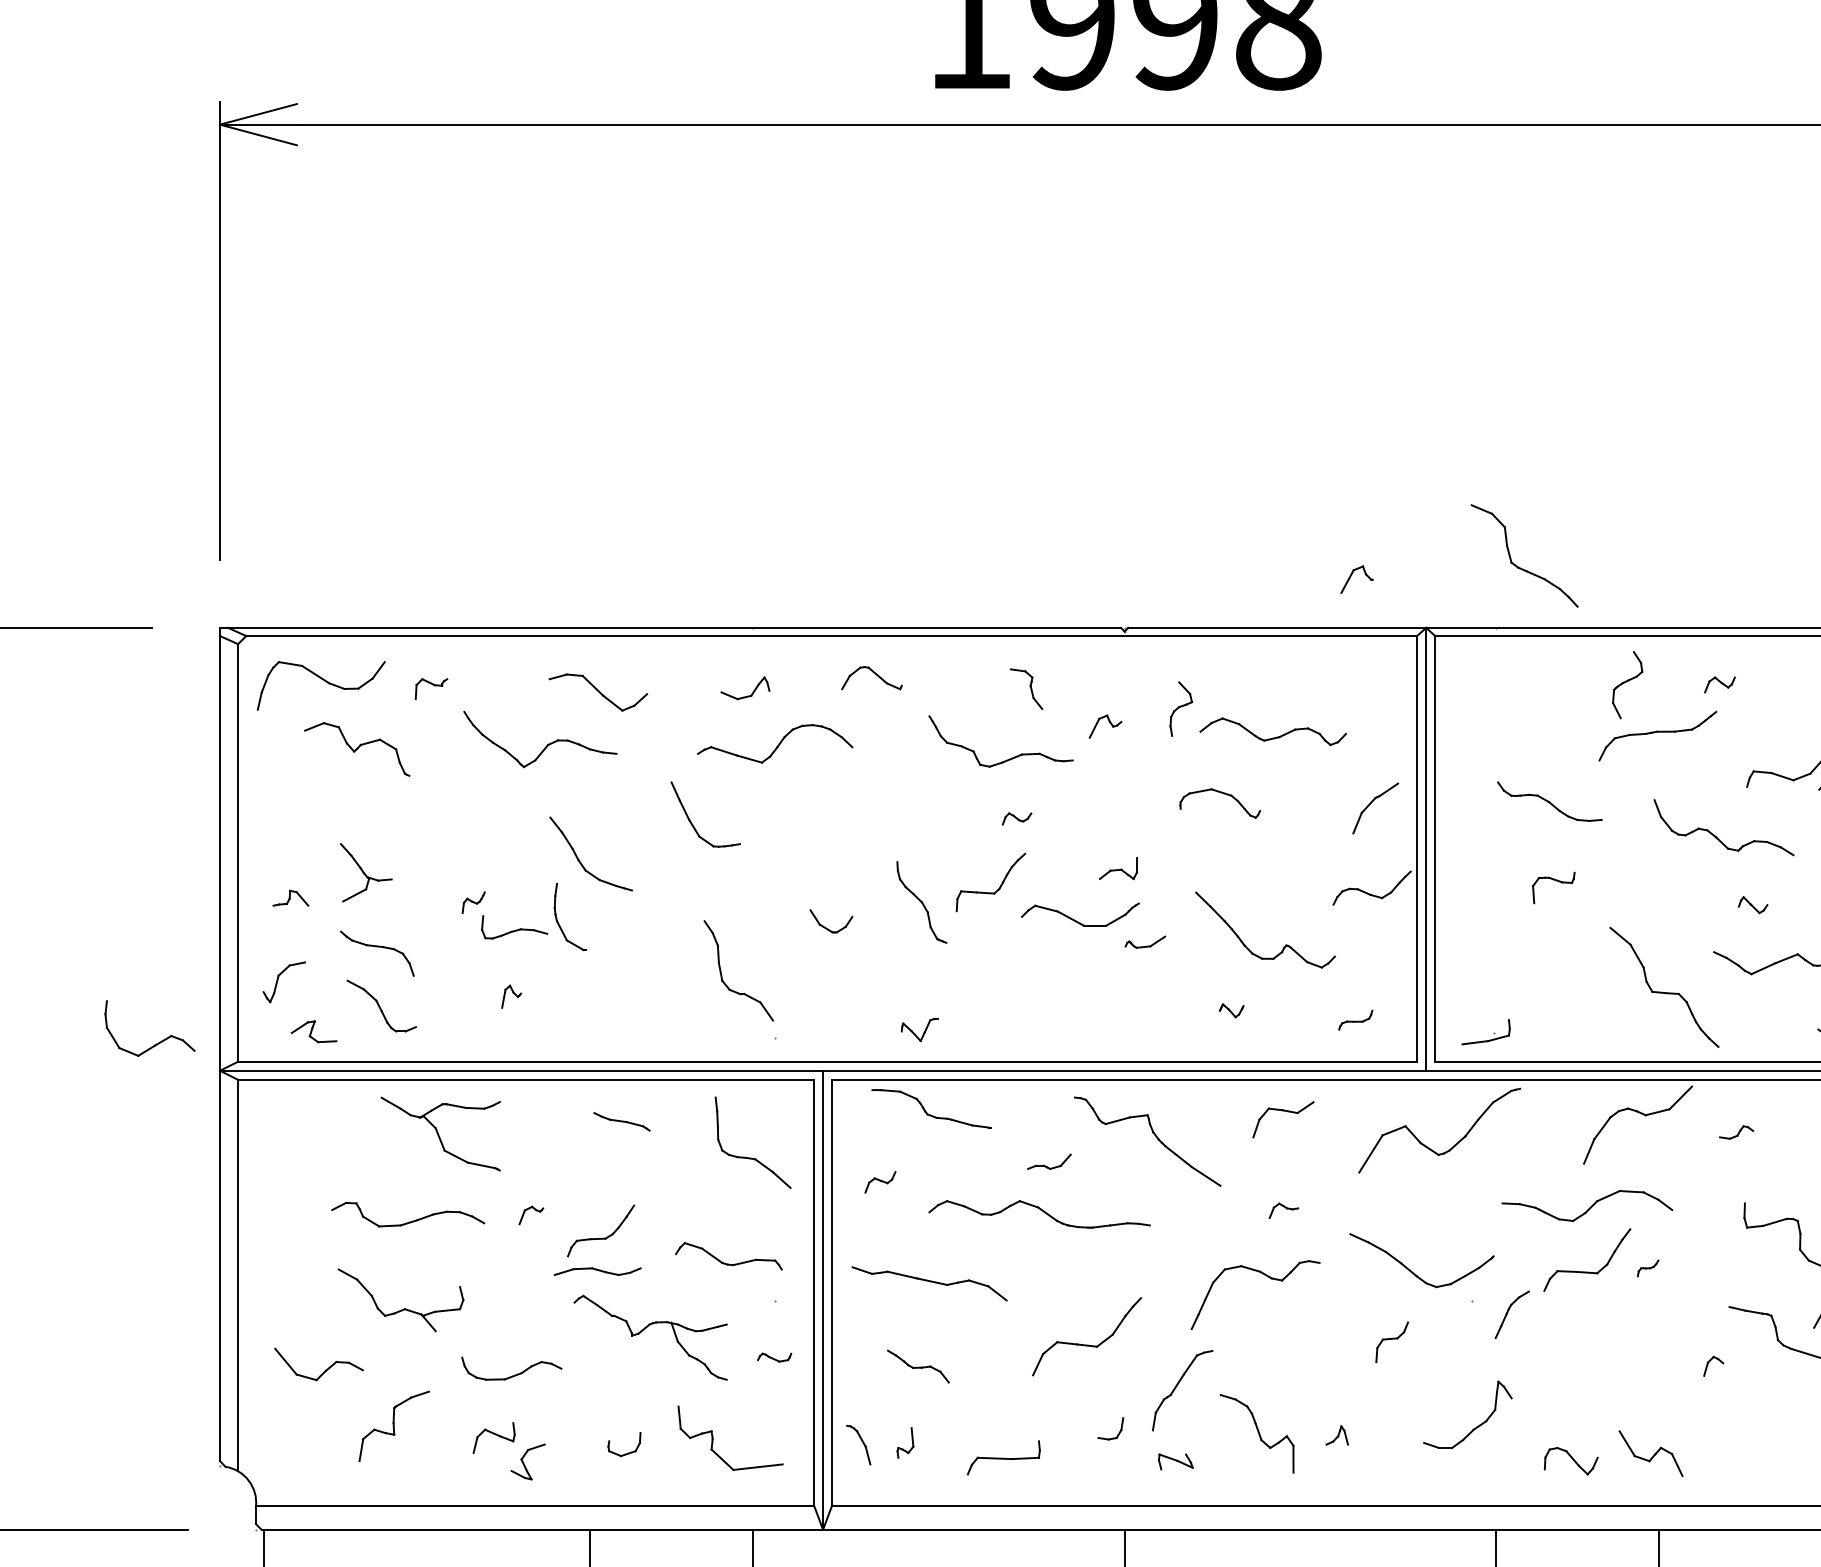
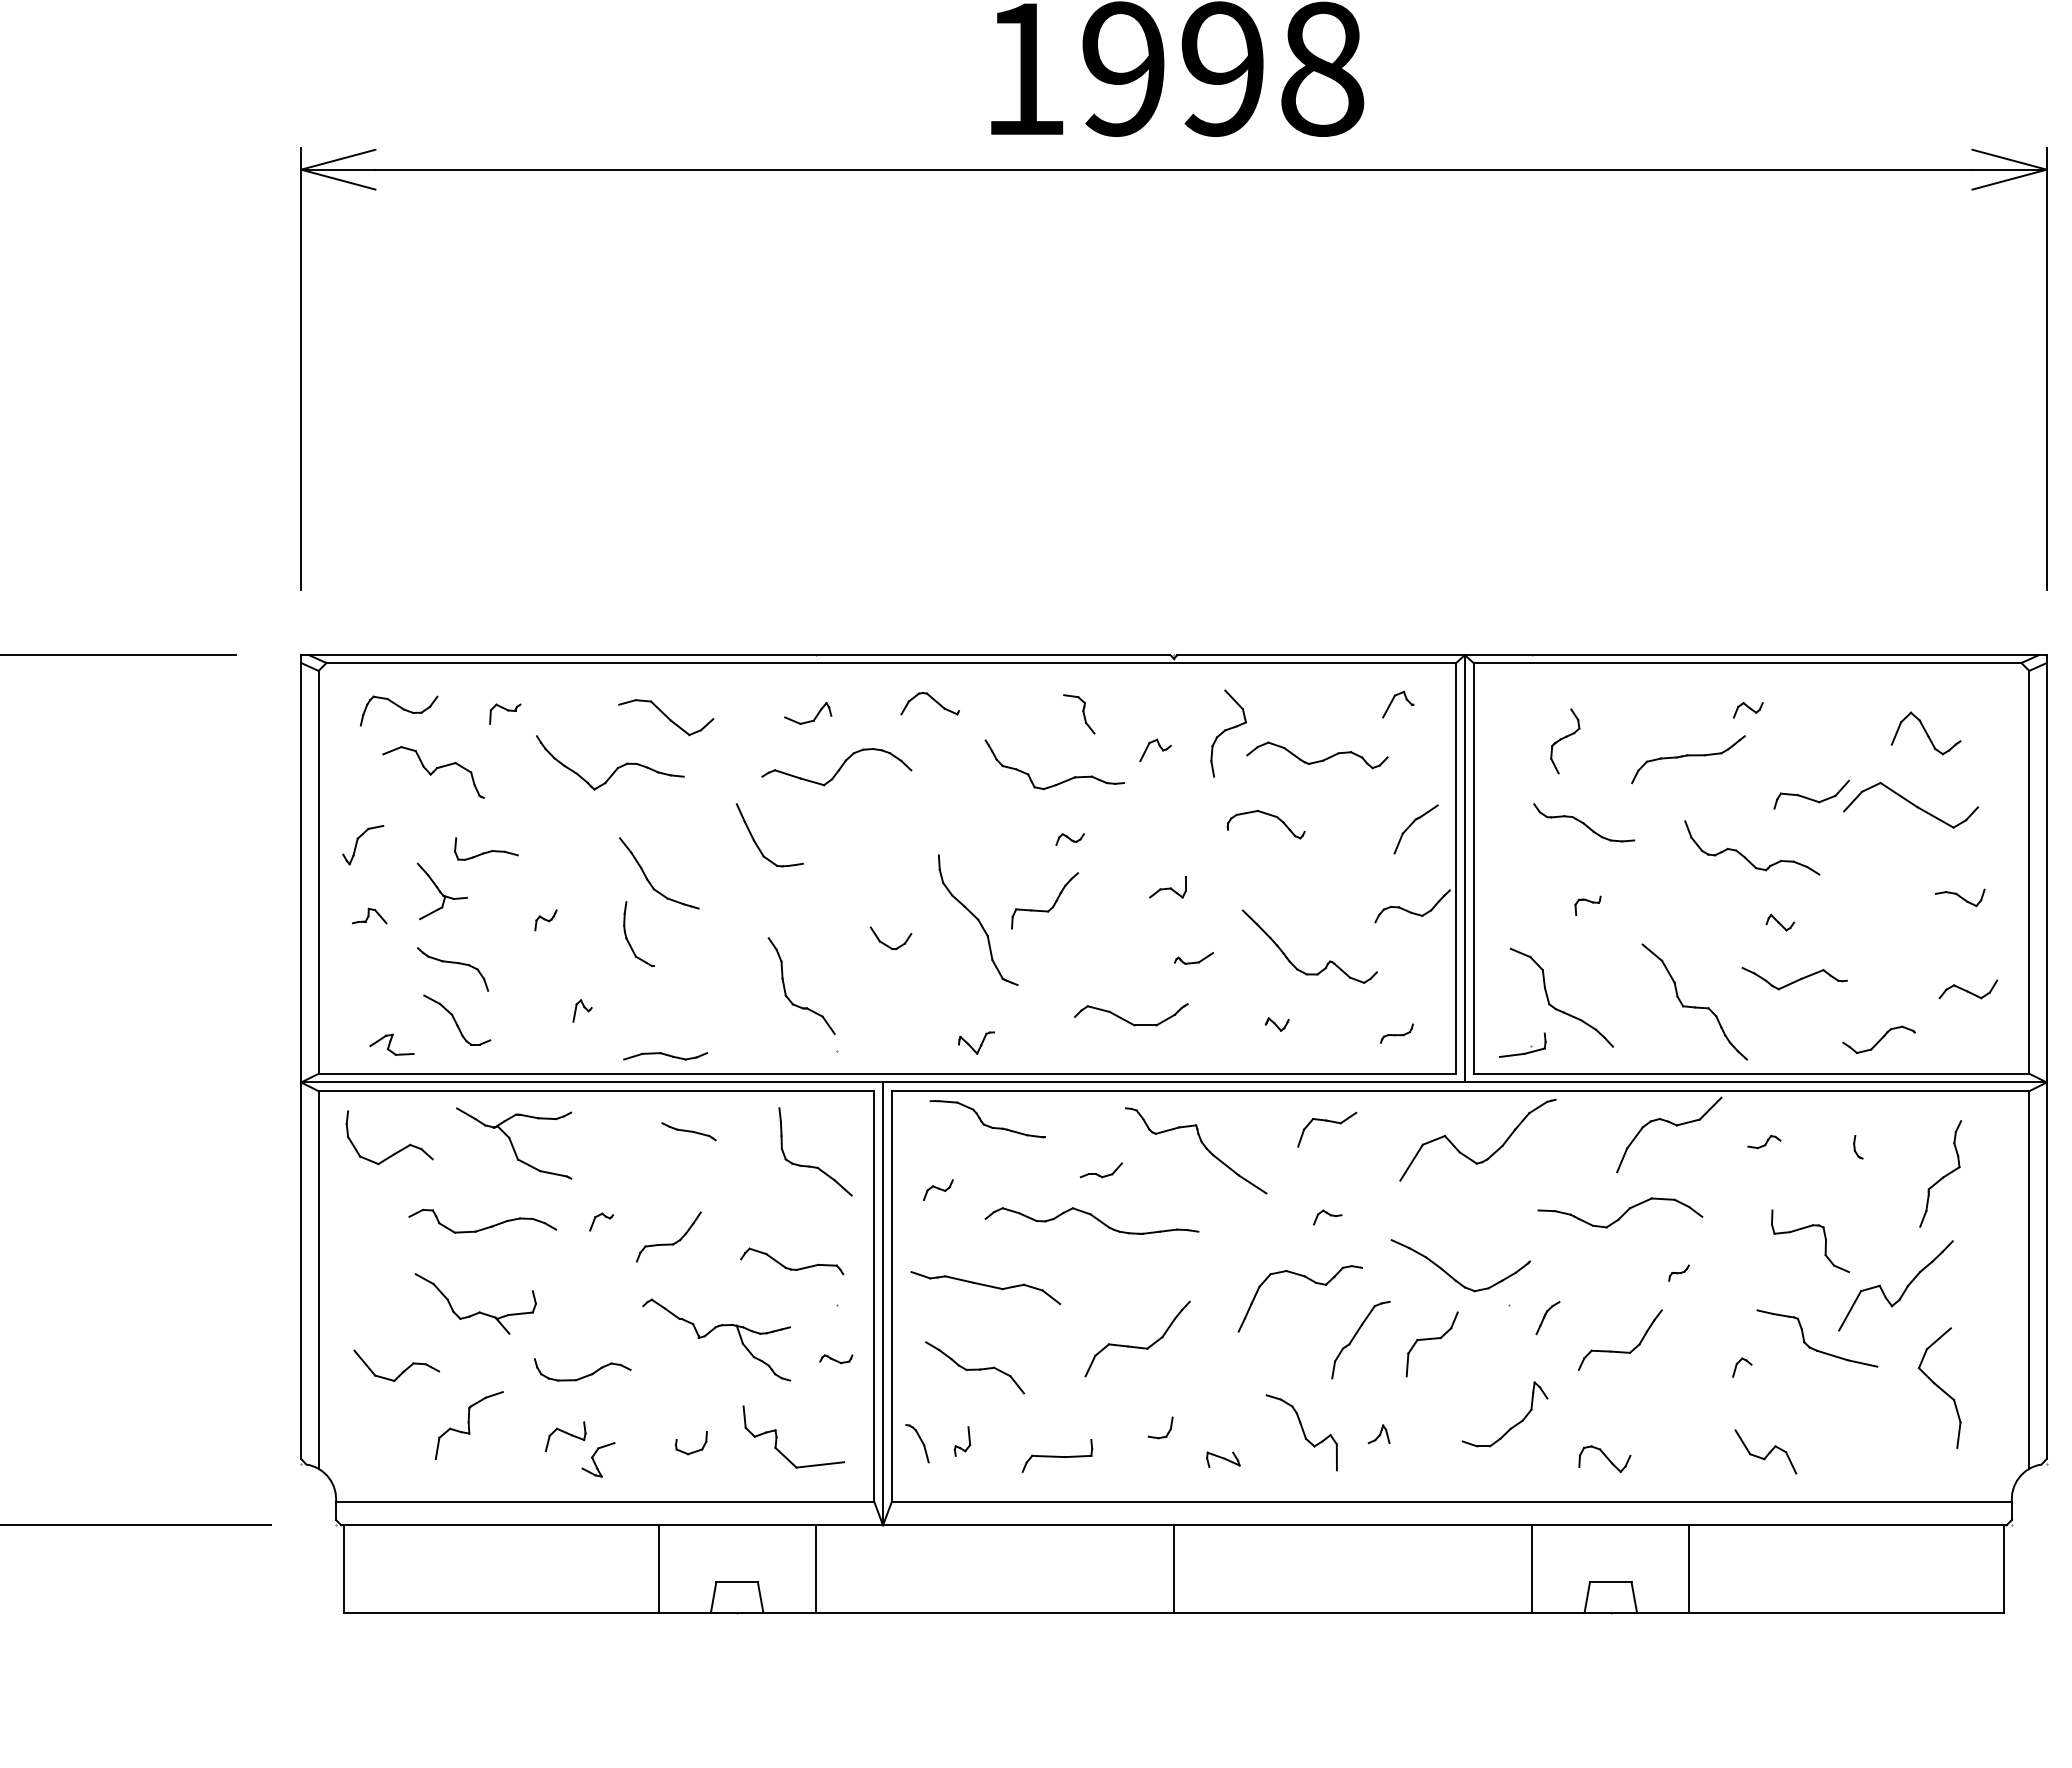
part: (1516, 564) -> (1554, 1006), moved
part: (1351, 577) -> (1392, 702), moved
part: (321, 685) -> (399, 710), size x0.62
part: (1627, 685) -> (1565, 741), moved
part: (1181, 709) -> (1228, 733), size x1.67
part: (1553, 887) -> (1587, 905), size x0.62
part: (922, 901) -> (978, 919), size x1.67
part: (1076, 920) -> (1127, 1020), moved
part: (514, 926) -> (486, 848), moved
part: (278, 981) -> (357, 844), moved
part: (157, 1042) -> (396, 1151), moved
part: (597, 1271) -> (665, 1056), moved
part: (1586, 1271) -> (1619, 1351), moved
part: (1511, 1315) -> (1547, 1318), size x0.71
part: (1391, 1342) -> (1431, 1344), size x1.67
part: (917, 1366) -> (974, 1367), size x1.67
part: (1175, 1389) -> (1354, 1338), moved
part: (1650, 1453) -> (1765, 1451), moved

